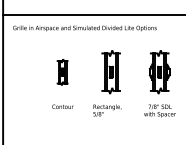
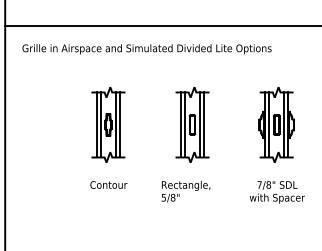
part: (62, 72) -> (108, 125), size x1.67

